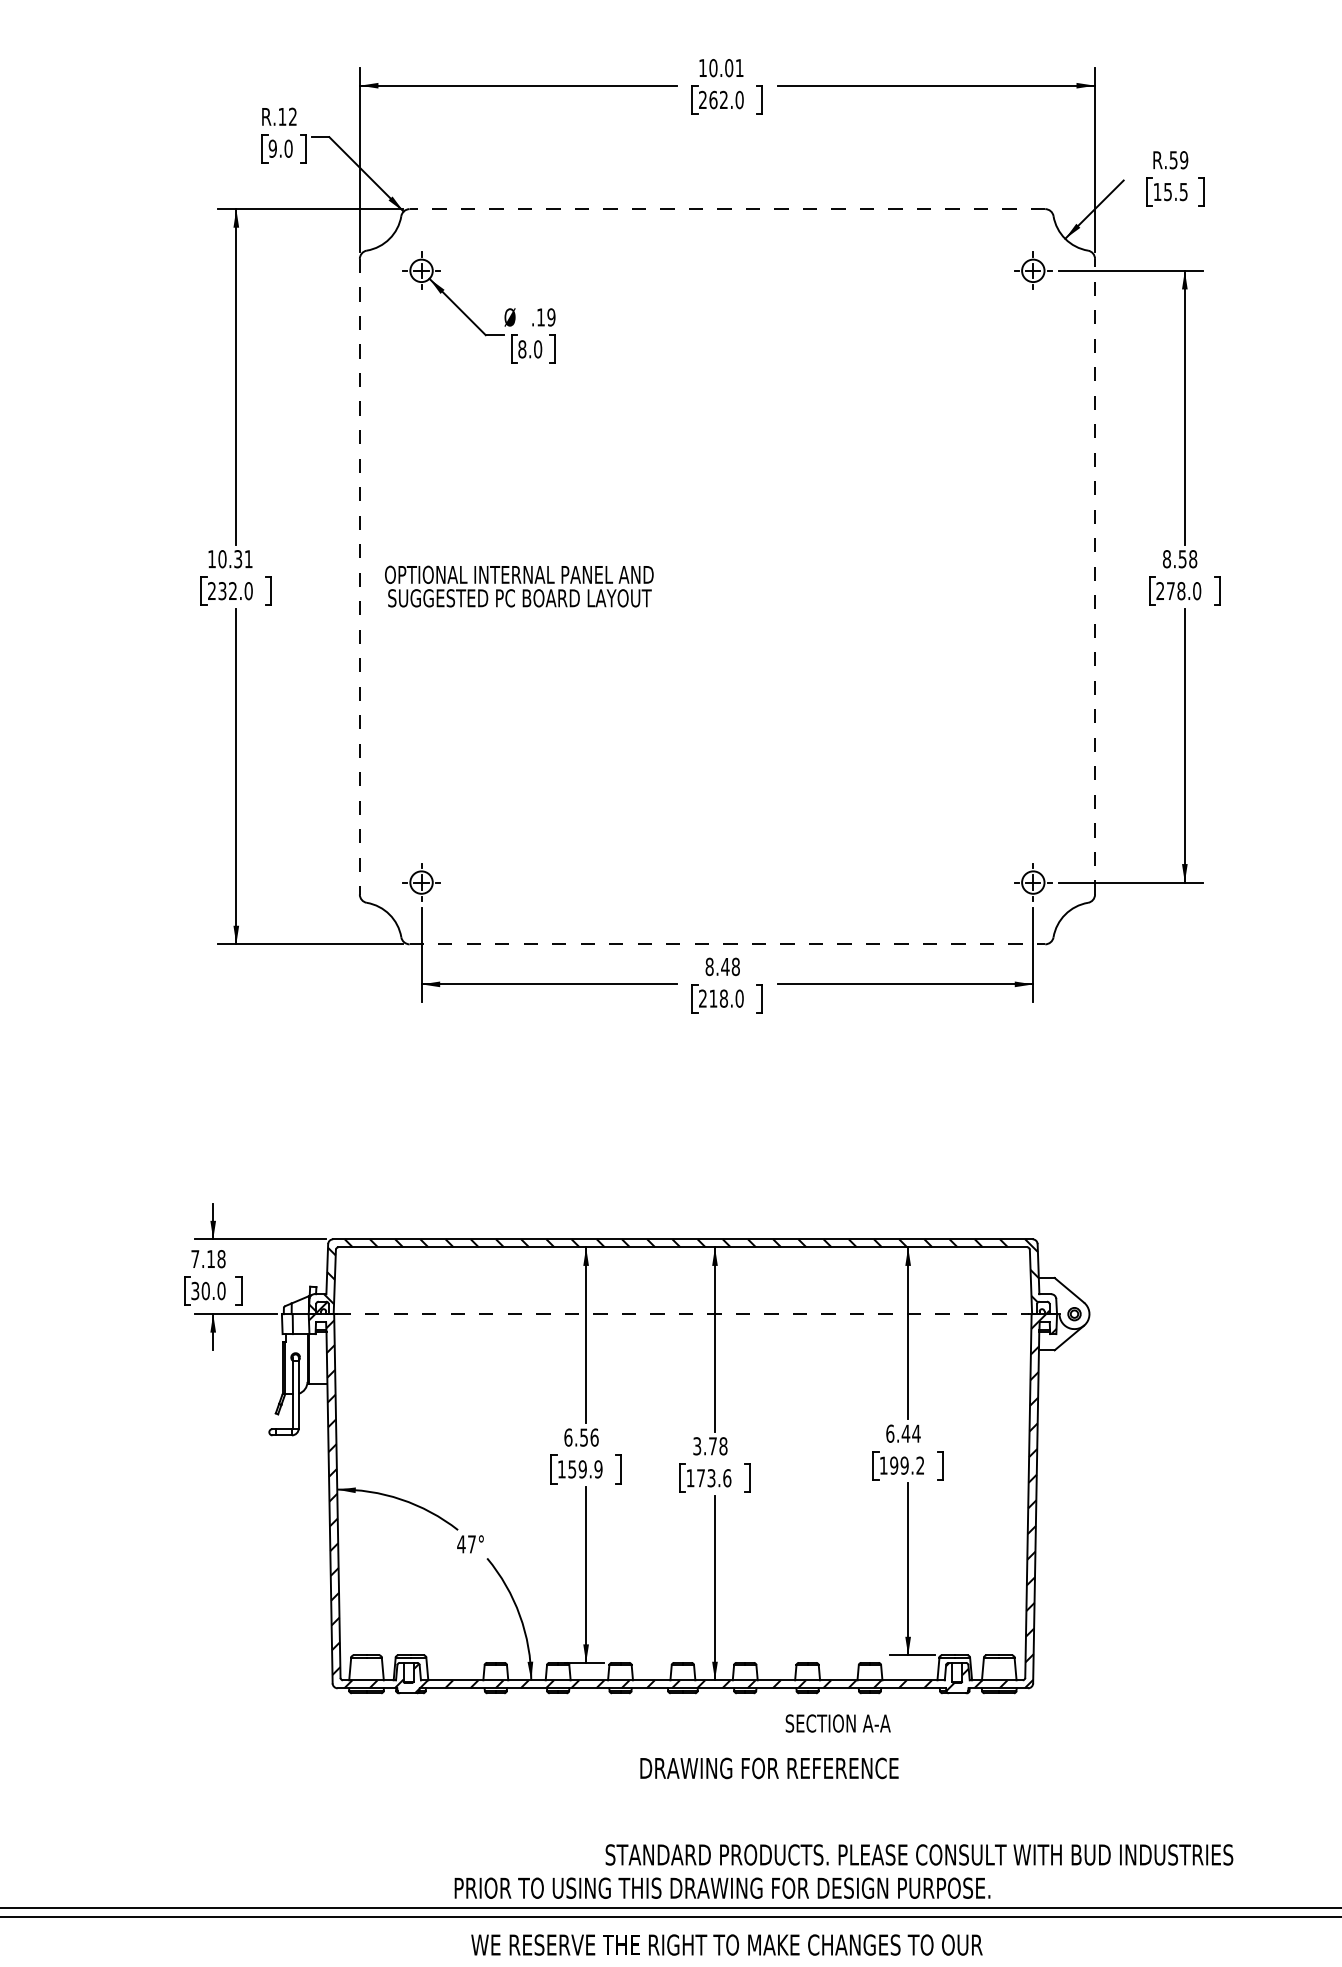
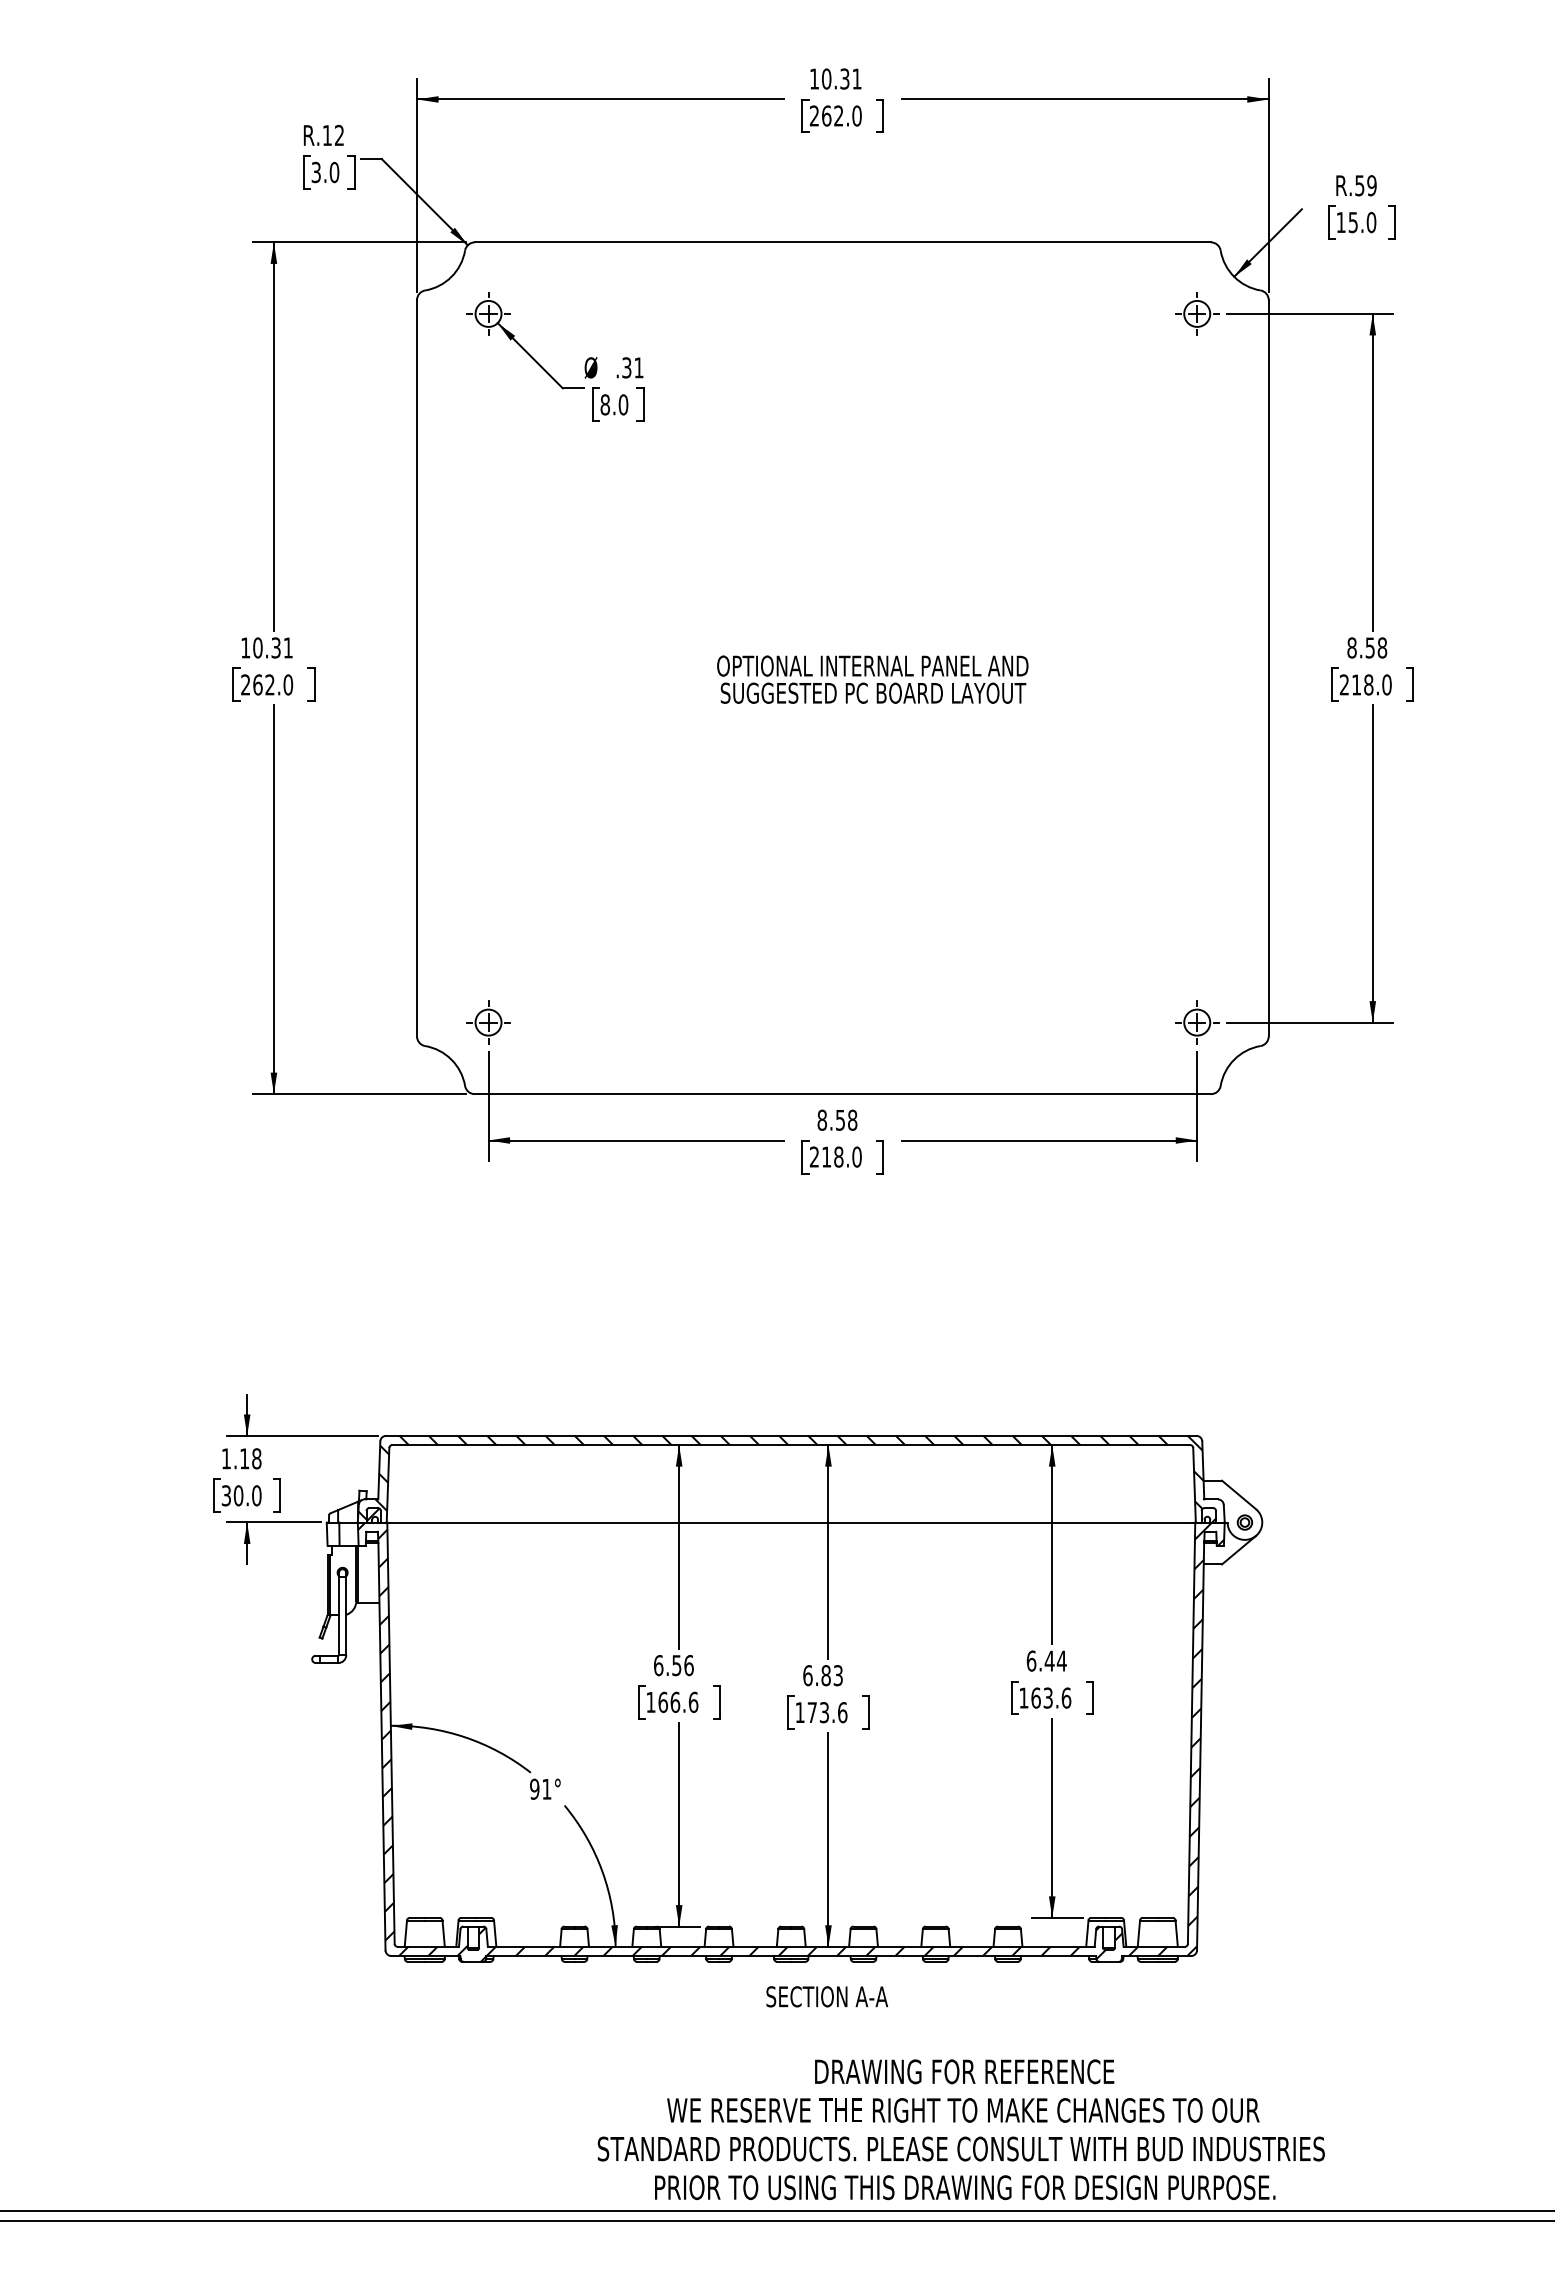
text: (728, 67) -> (844, 78), 10.01 -> 10.31
text: (272, 148) -> (315, 172), 9.0 -> 3.0
text: (1183, 191) -> (1371, 222), 15.5 -> 15.0
line: (727, 209) -> (842, 242), dashed -> solid
text: (545, 317) -> (632, 367), .19 -> .31
line: (360, 576) -> (417, 668), dashed -> solid
line: (1094, 576) -> (1268, 667), dashed -> solid
text: (519, 586) -> (872, 679), moved
text: (222, 590) -> (257, 684), 232.0 -> 262.0
text: (1170, 590) -> (1356, 684), 278.0 -> 218.0
line: (727, 944) -> (843, 1094), dashed -> solid
text: (725, 967) -> (840, 1120), 8.48 -> 8.58
text: (195, 1258) -> (226, 1458), 7.18 -> 1.18
line: (683, 1314) -> (791, 1522), dashed -> solid
text: (710, 1446) -> (823, 1675), 3.78 -> 6.83
text: (907, 1465) -> (1051, 1697), 199.2 -> 163.6
text: (585, 1469) -> (678, 1702), 159.9 -> 166.6
text: (466, 1543) -> (540, 1788), 47° -> 91°
text: (837, 1723) -> (826, 1996), moved
text: (769, 1768) -> (964, 2071), moved
text: (918, 1854) -> (960, 2148), moved
text: (722, 1888) -> (965, 2187), moved
text: (727, 1945) -> (963, 2110), moved

